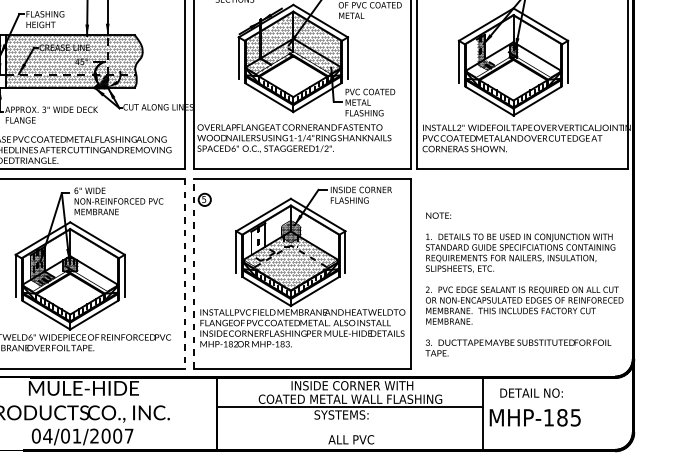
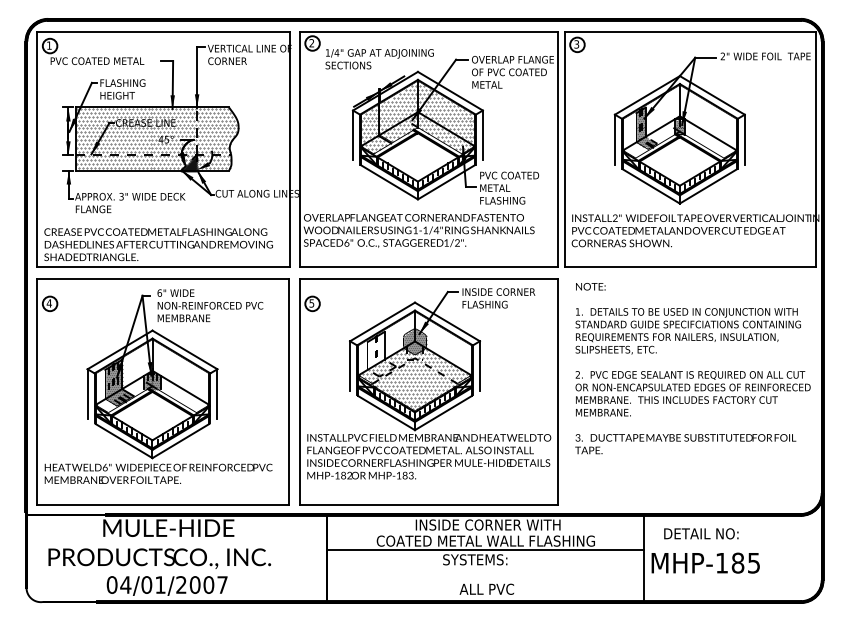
line: (184, 273) -> (288, 391), dashed -> solid
line: (193, 273) -> (299, 391), dashed -> solid
text: (524, 284) -> (692, 368), moved

